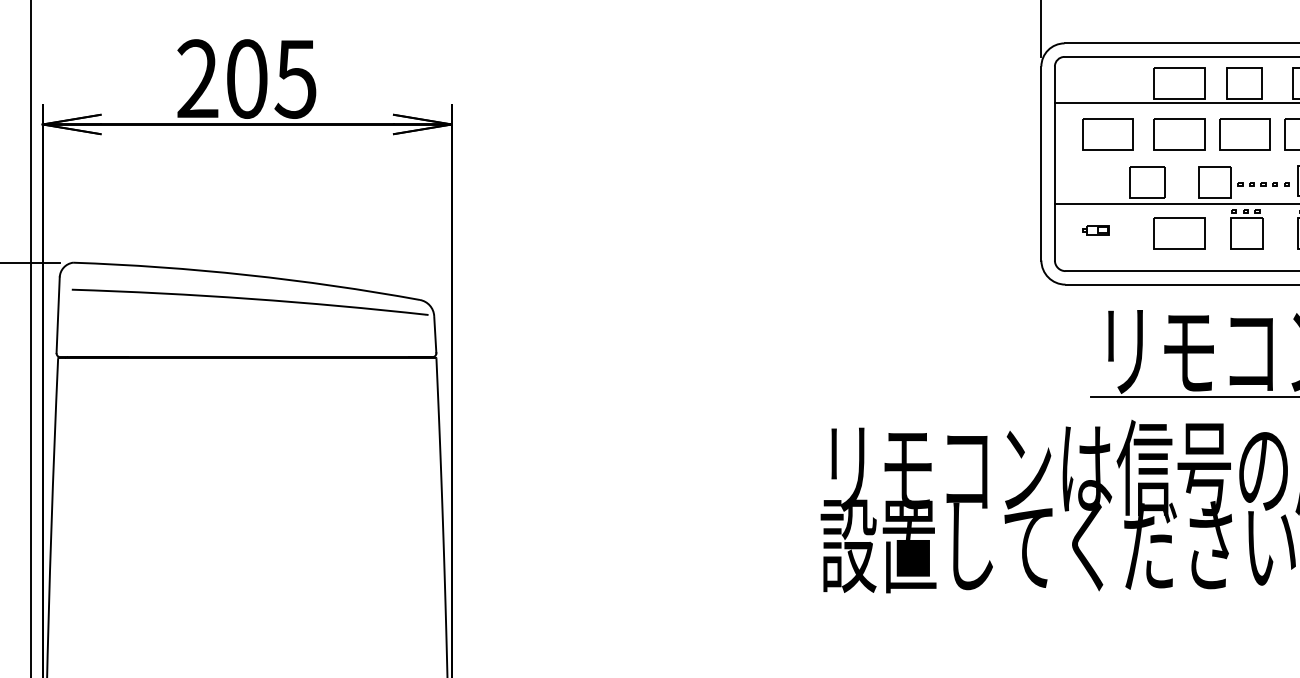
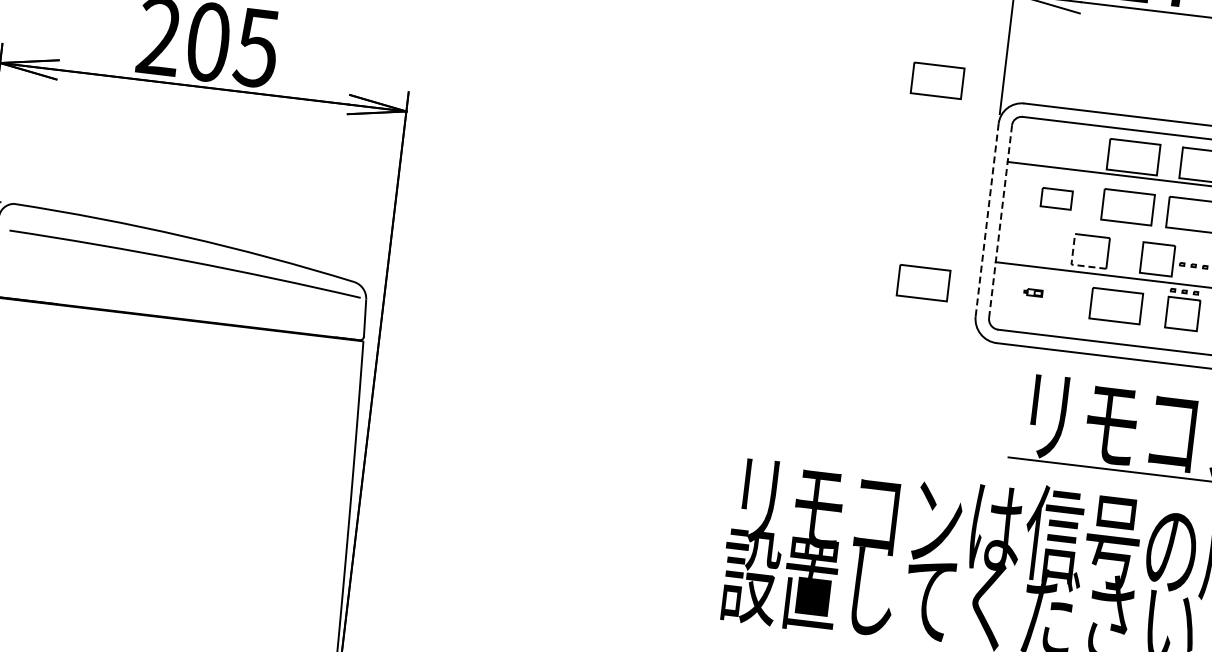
part: (975, 31) -> (937, 81), added
part: (1107, 134) -> (1056, 199), size x0.6
line: (1041, 163) -> (987, 220), solid -> dashed
line: (1054, 163) -> (1000, 221), solid -> dashed
line: (1132, 197) -> (1073, 264), solid -> dashed
part: (1095, 230) -> (1032, 292), size x0.7
part: (985, 233) -> (923, 282), added

